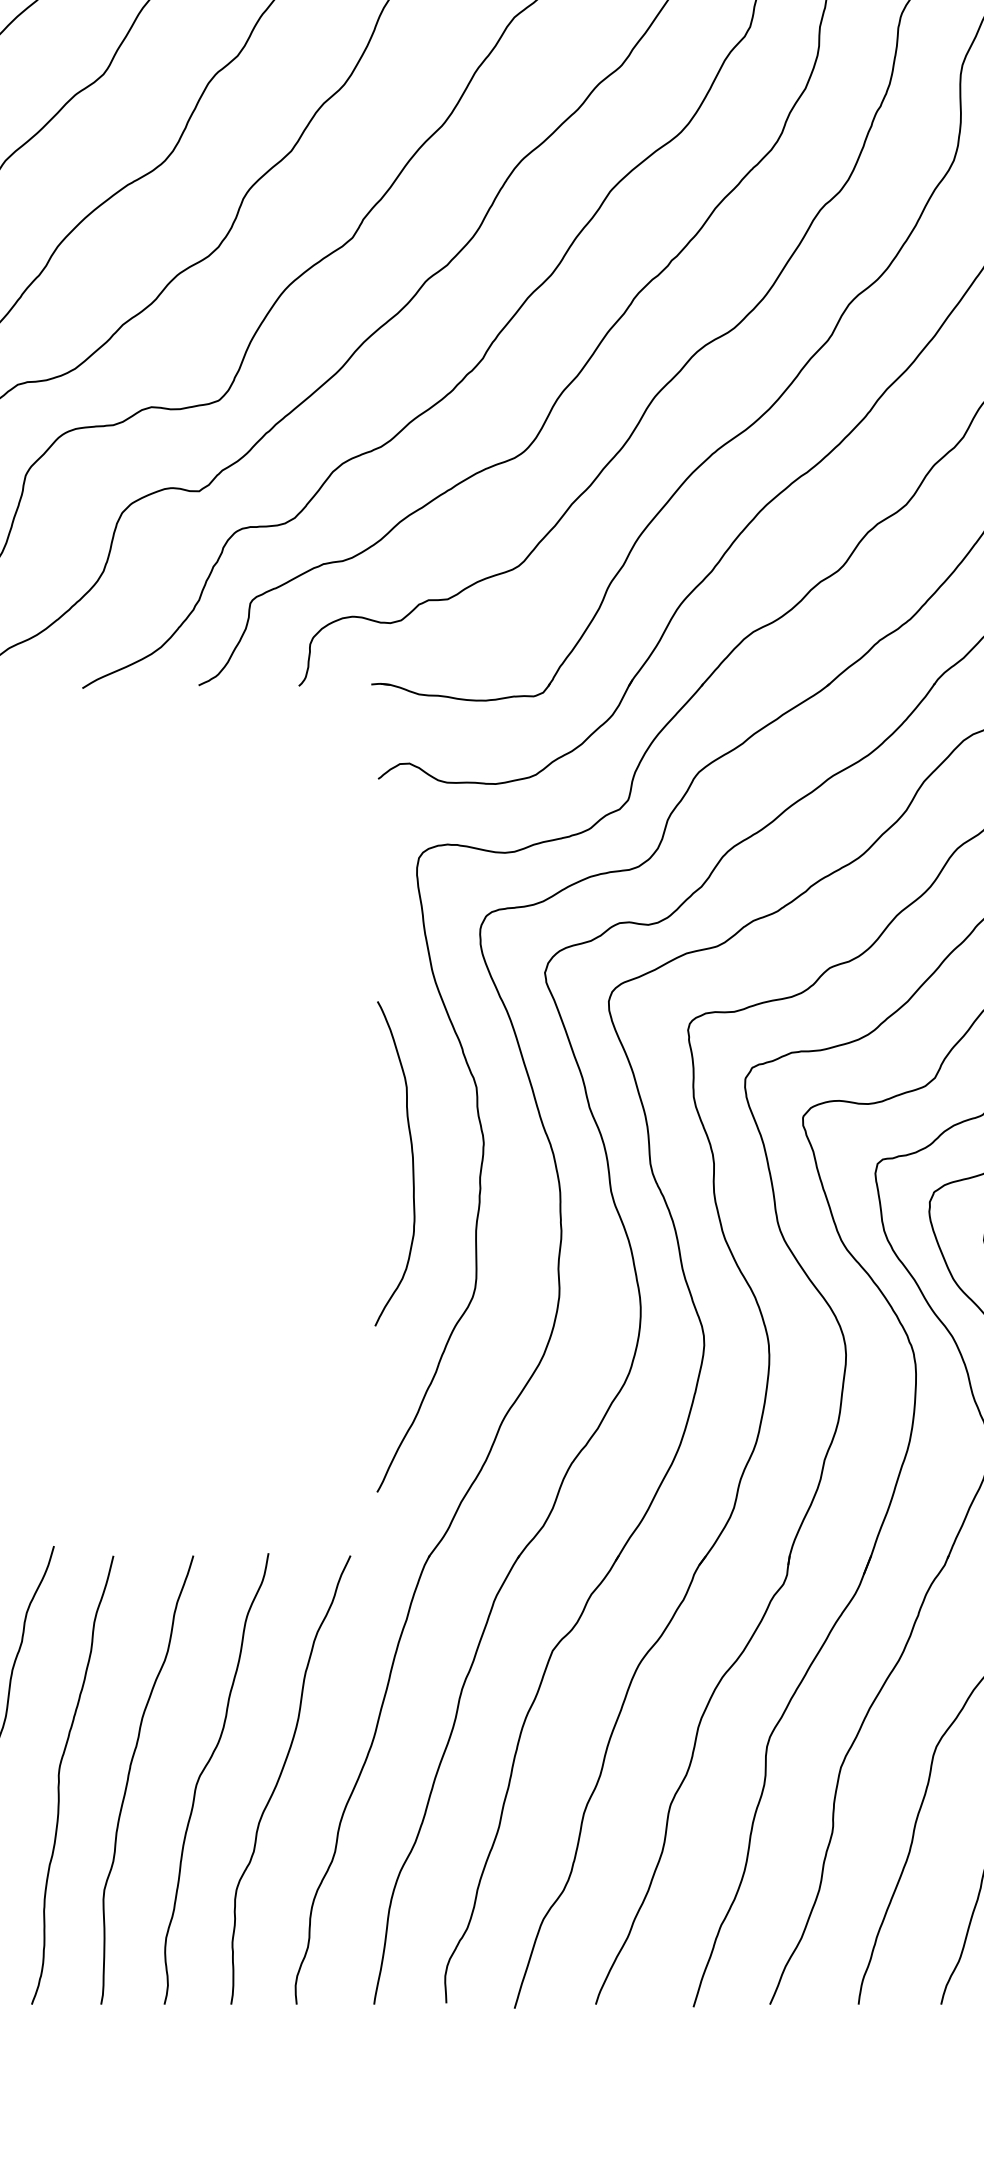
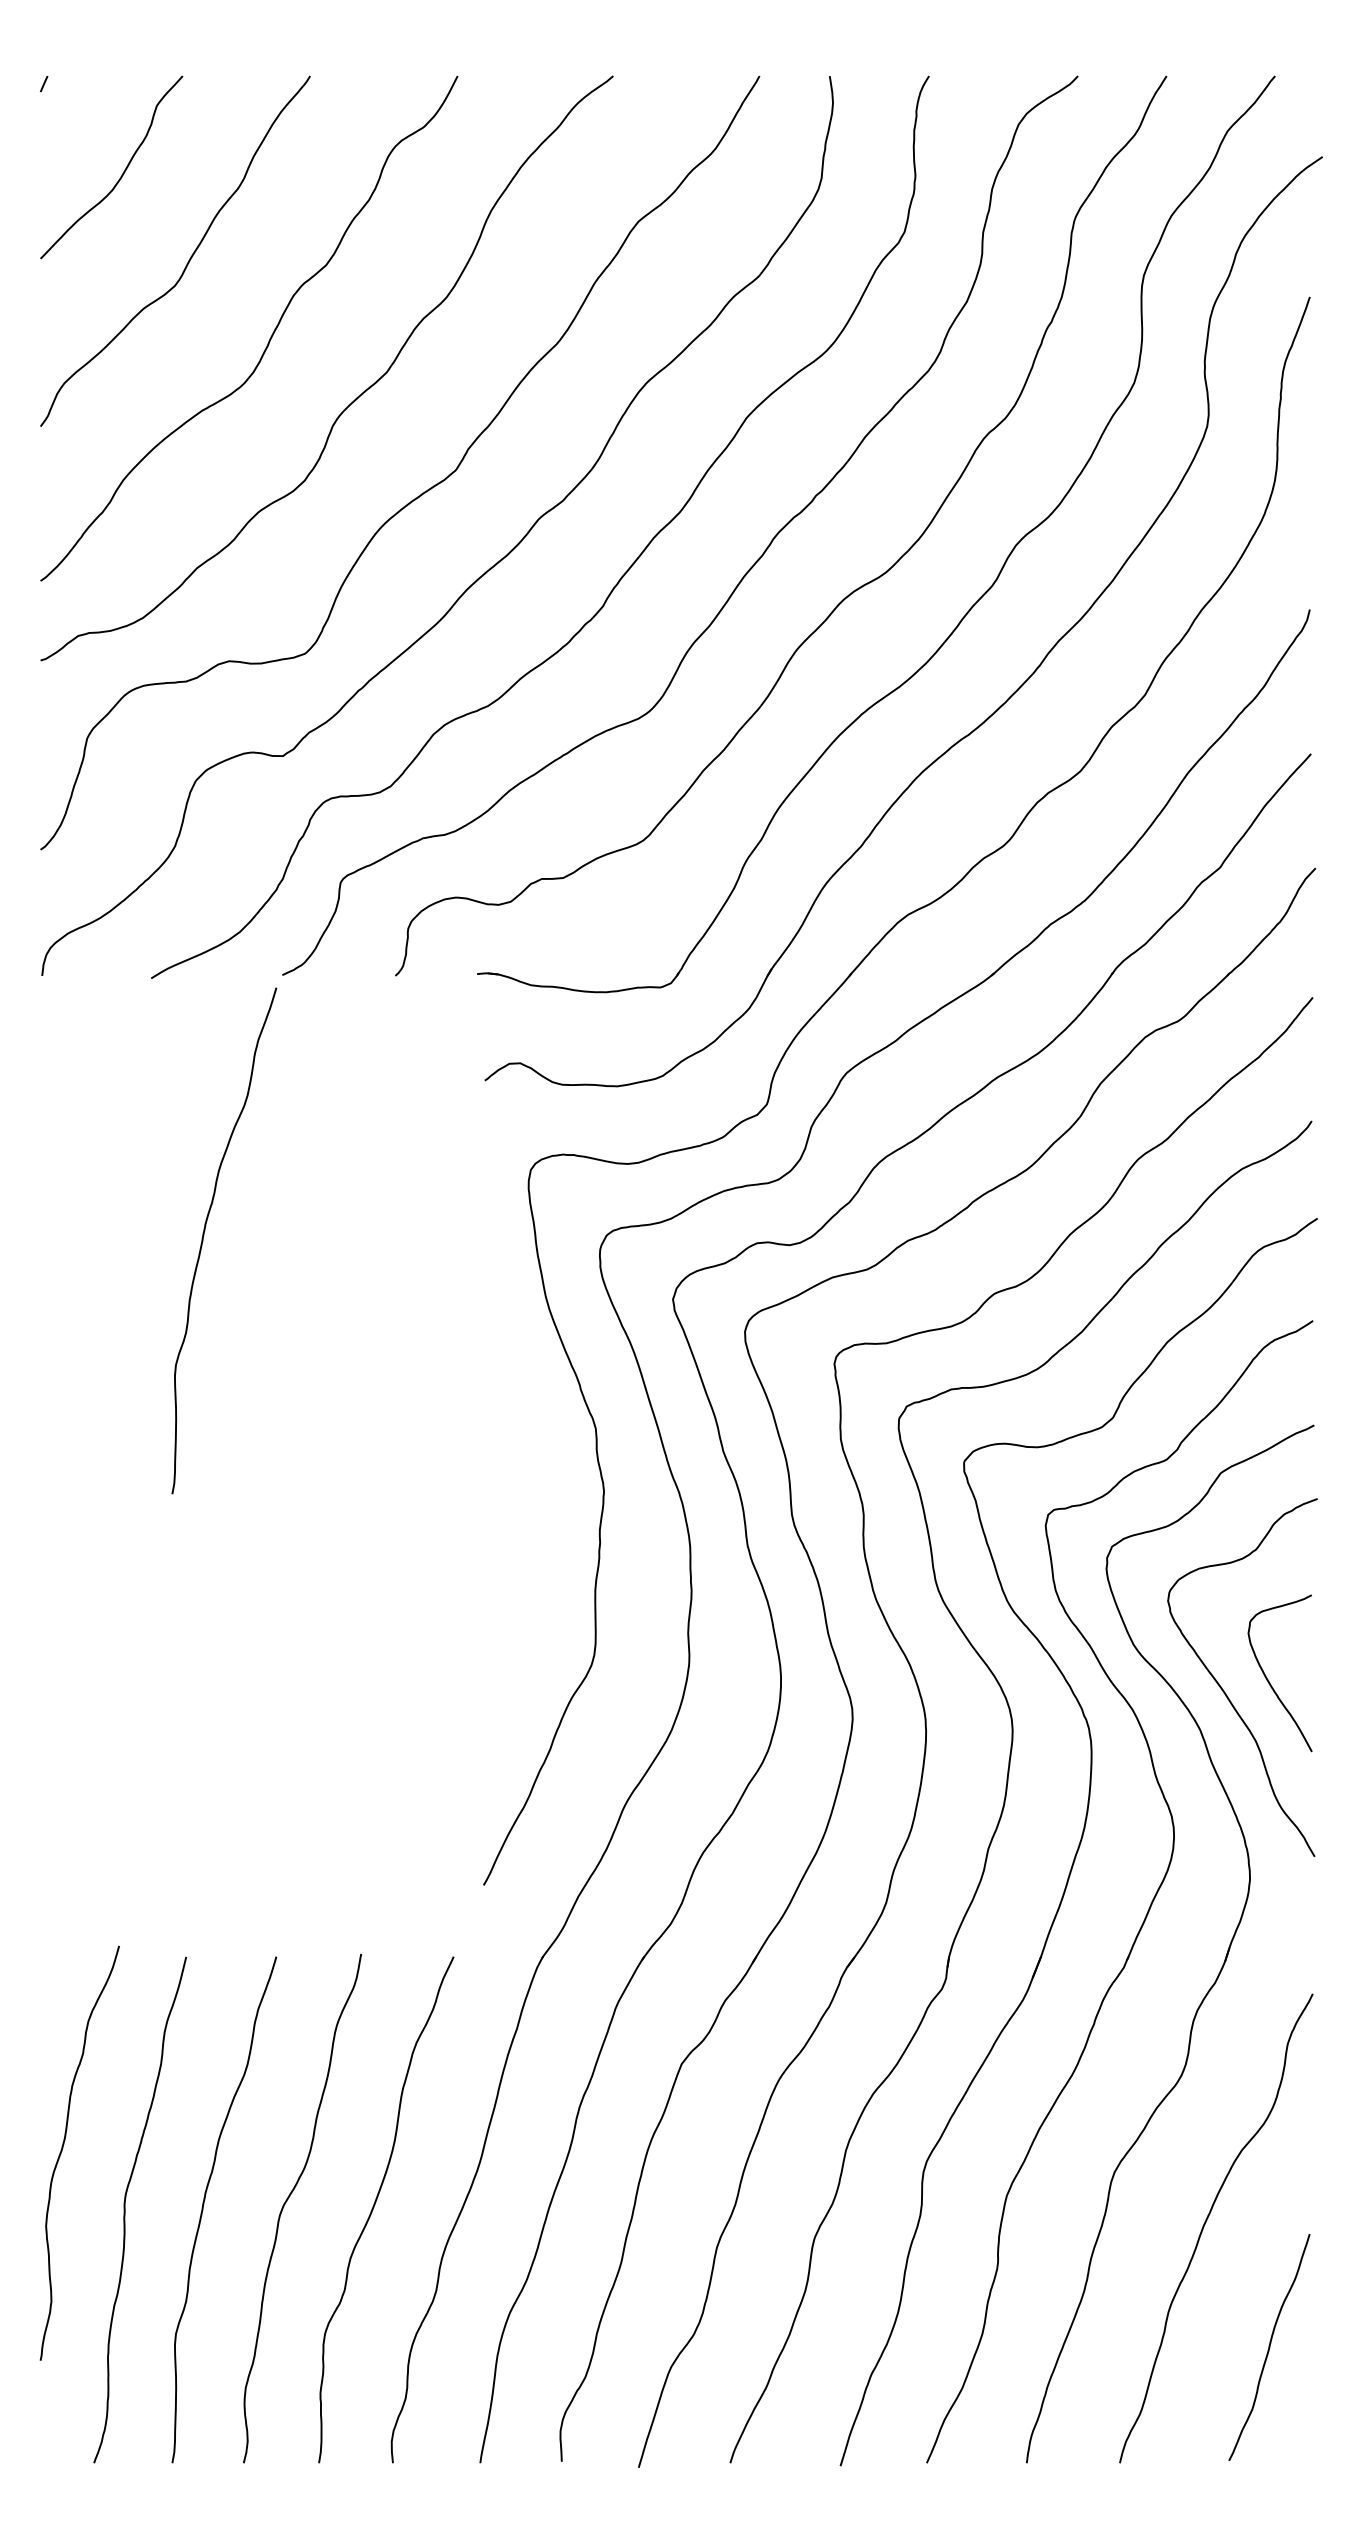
curve: (129, 916) -> (204, 1235), added
curve: (412, 1163) -> (523, 1514), removed

